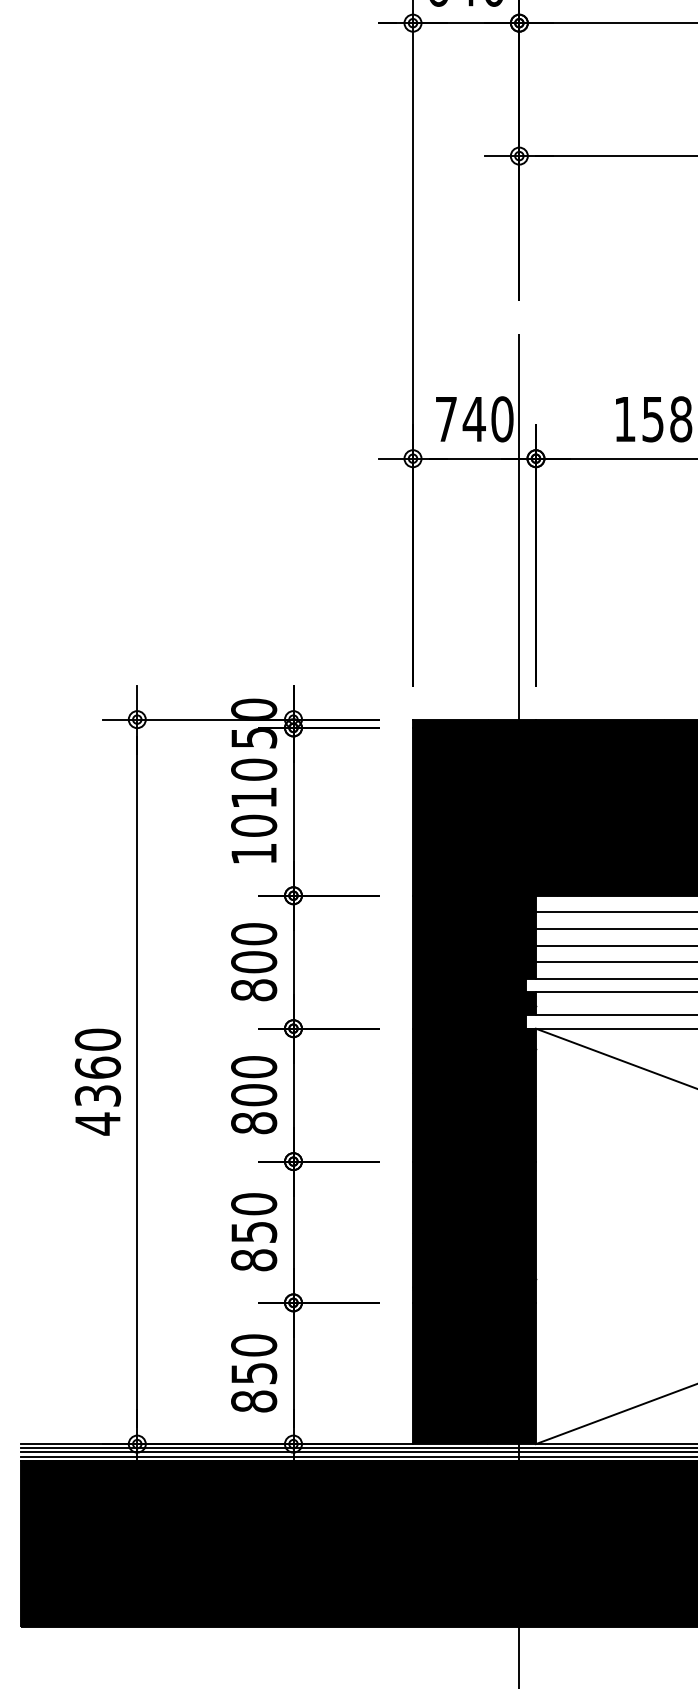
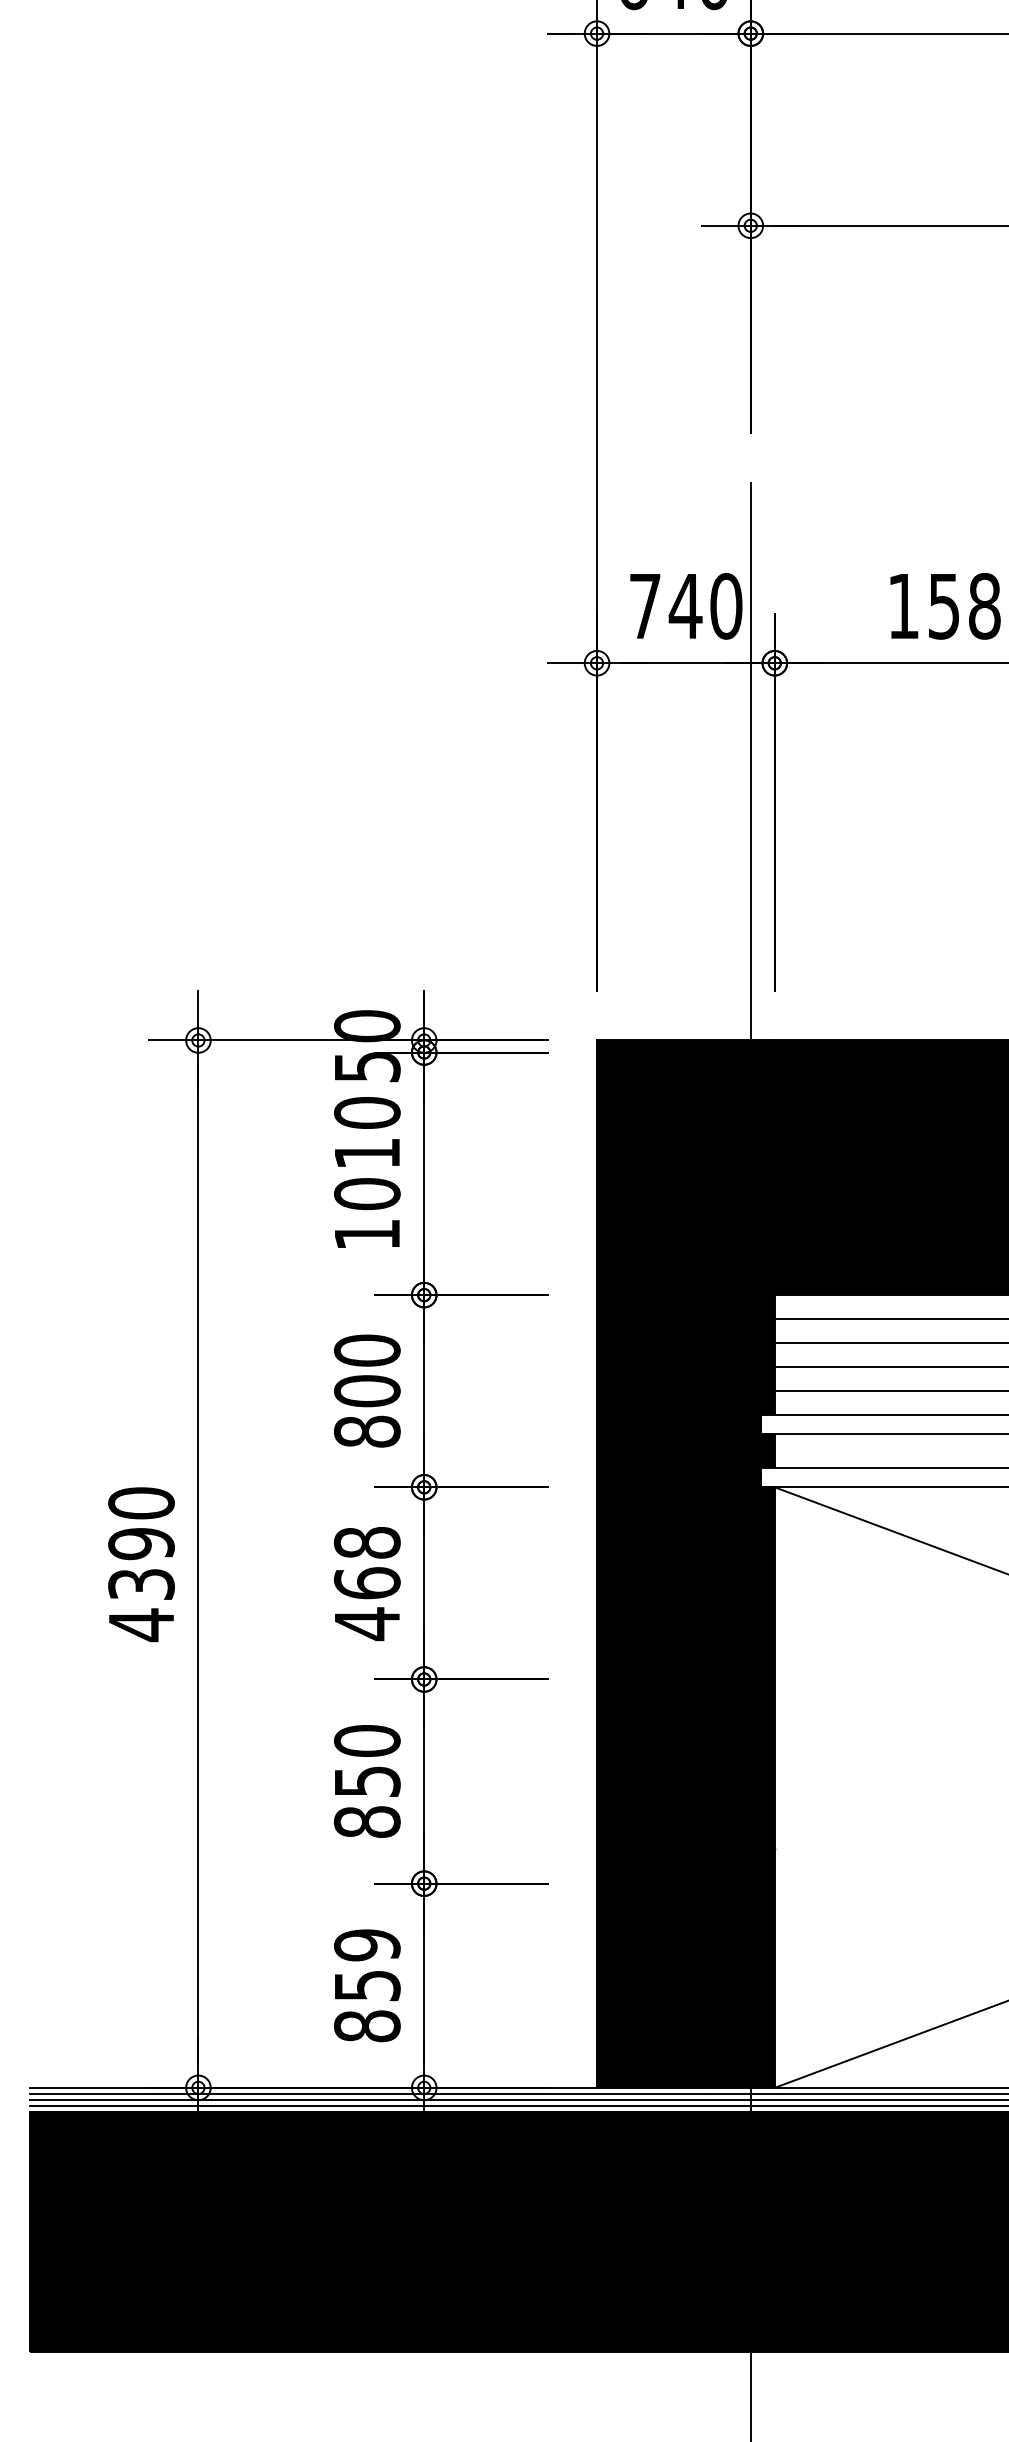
text: (97, 1067) -> (140, 1543), 4360 -> 4390
text: (254, 1095) -> (367, 1583), 800 -> 468
text: (254, 1345) -> (367, 1945), 850 -> 859

